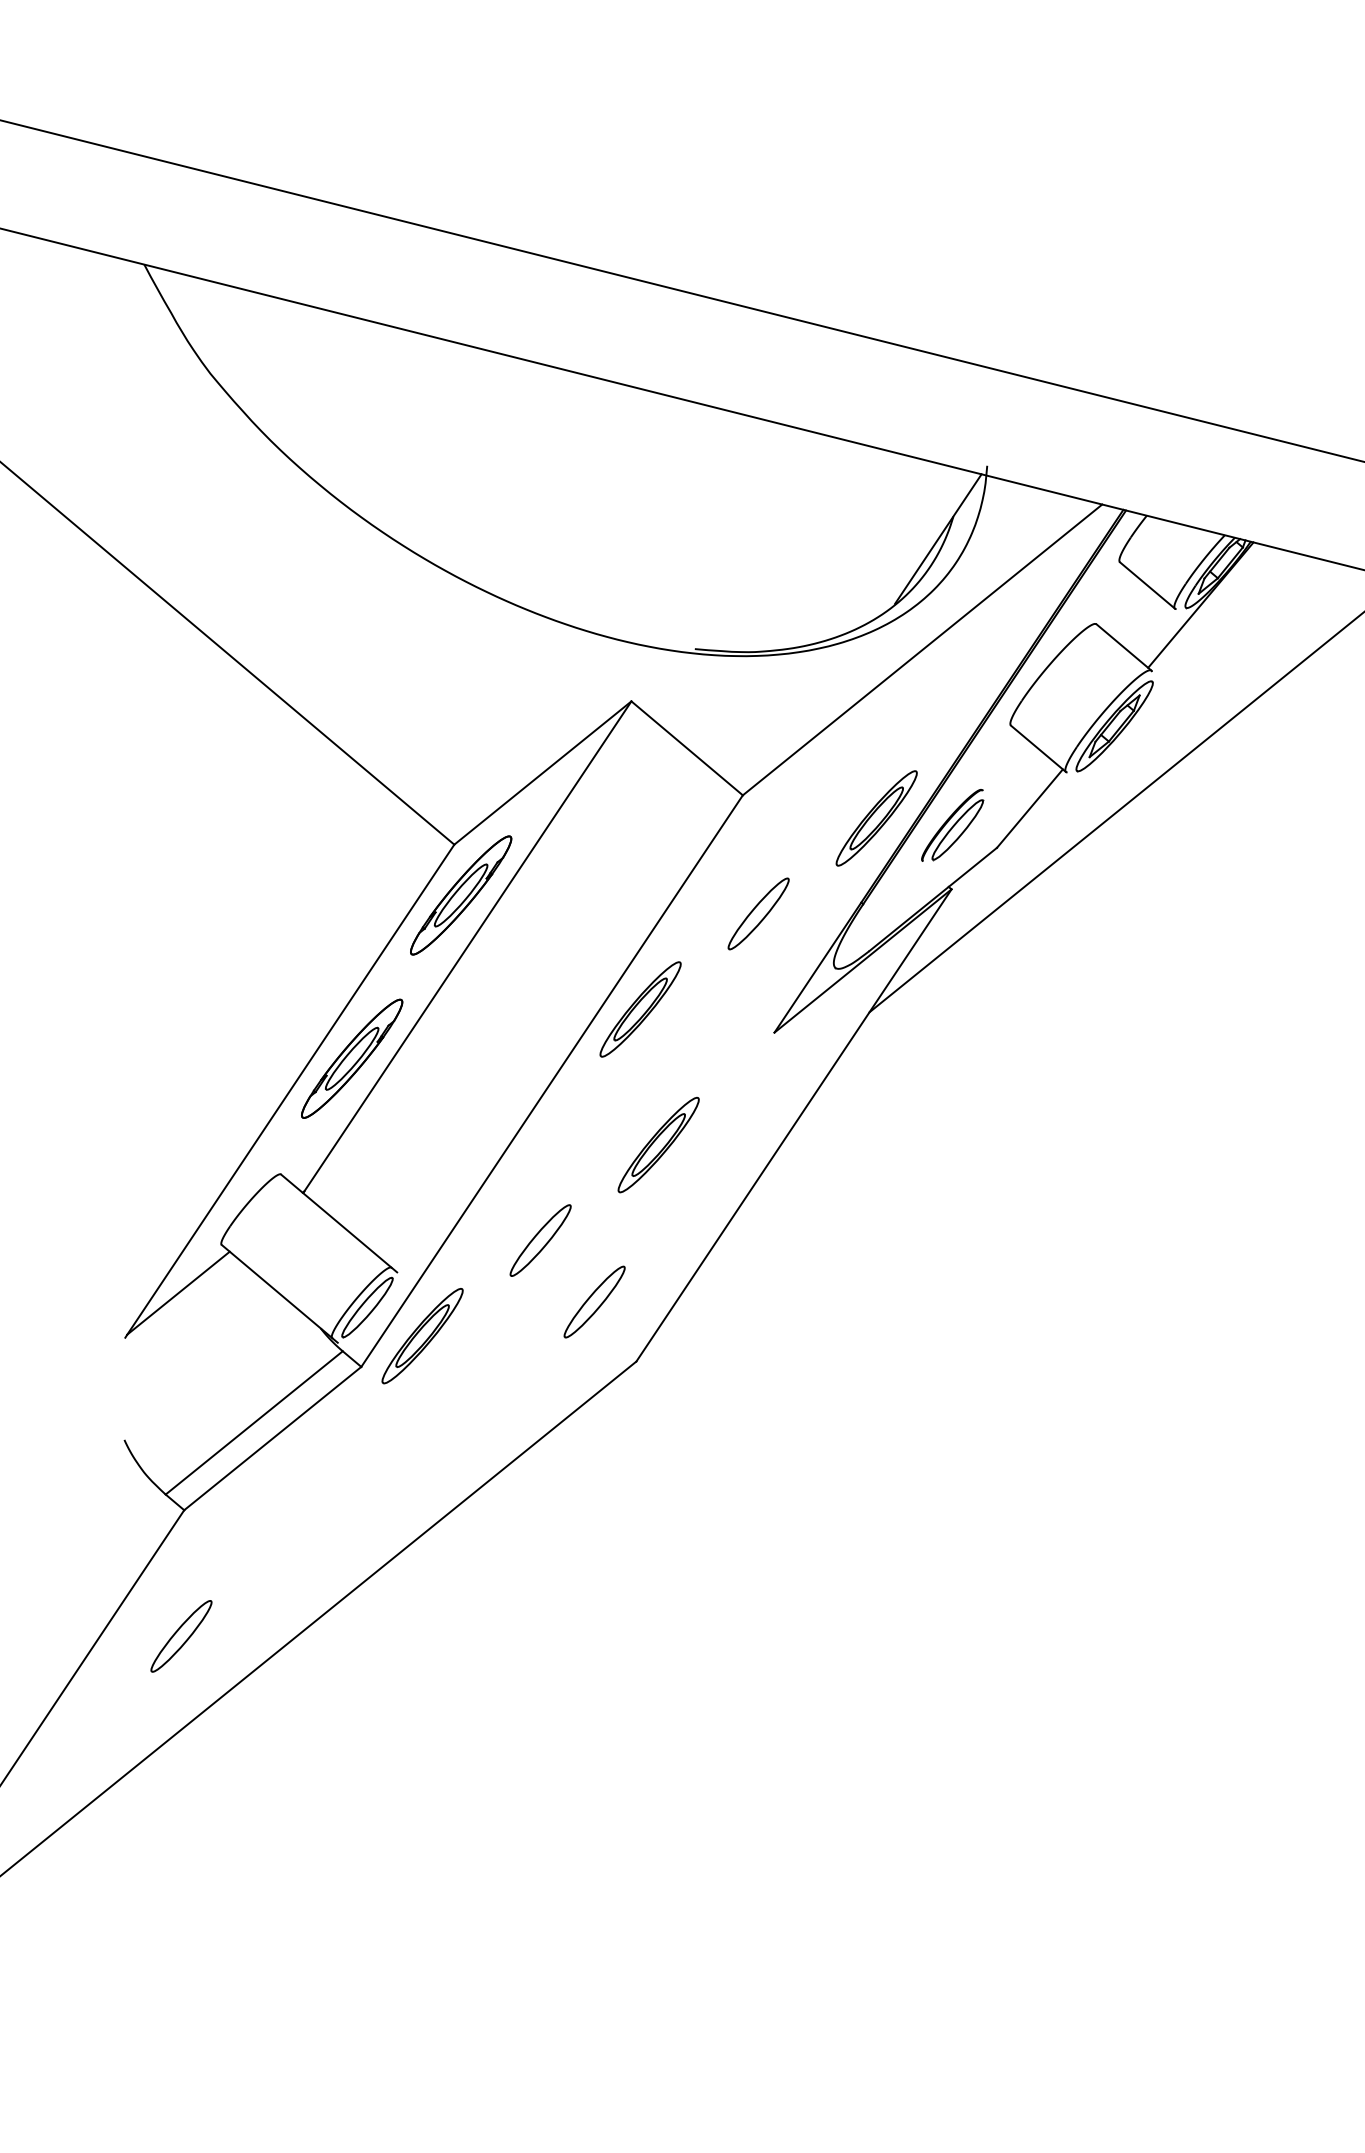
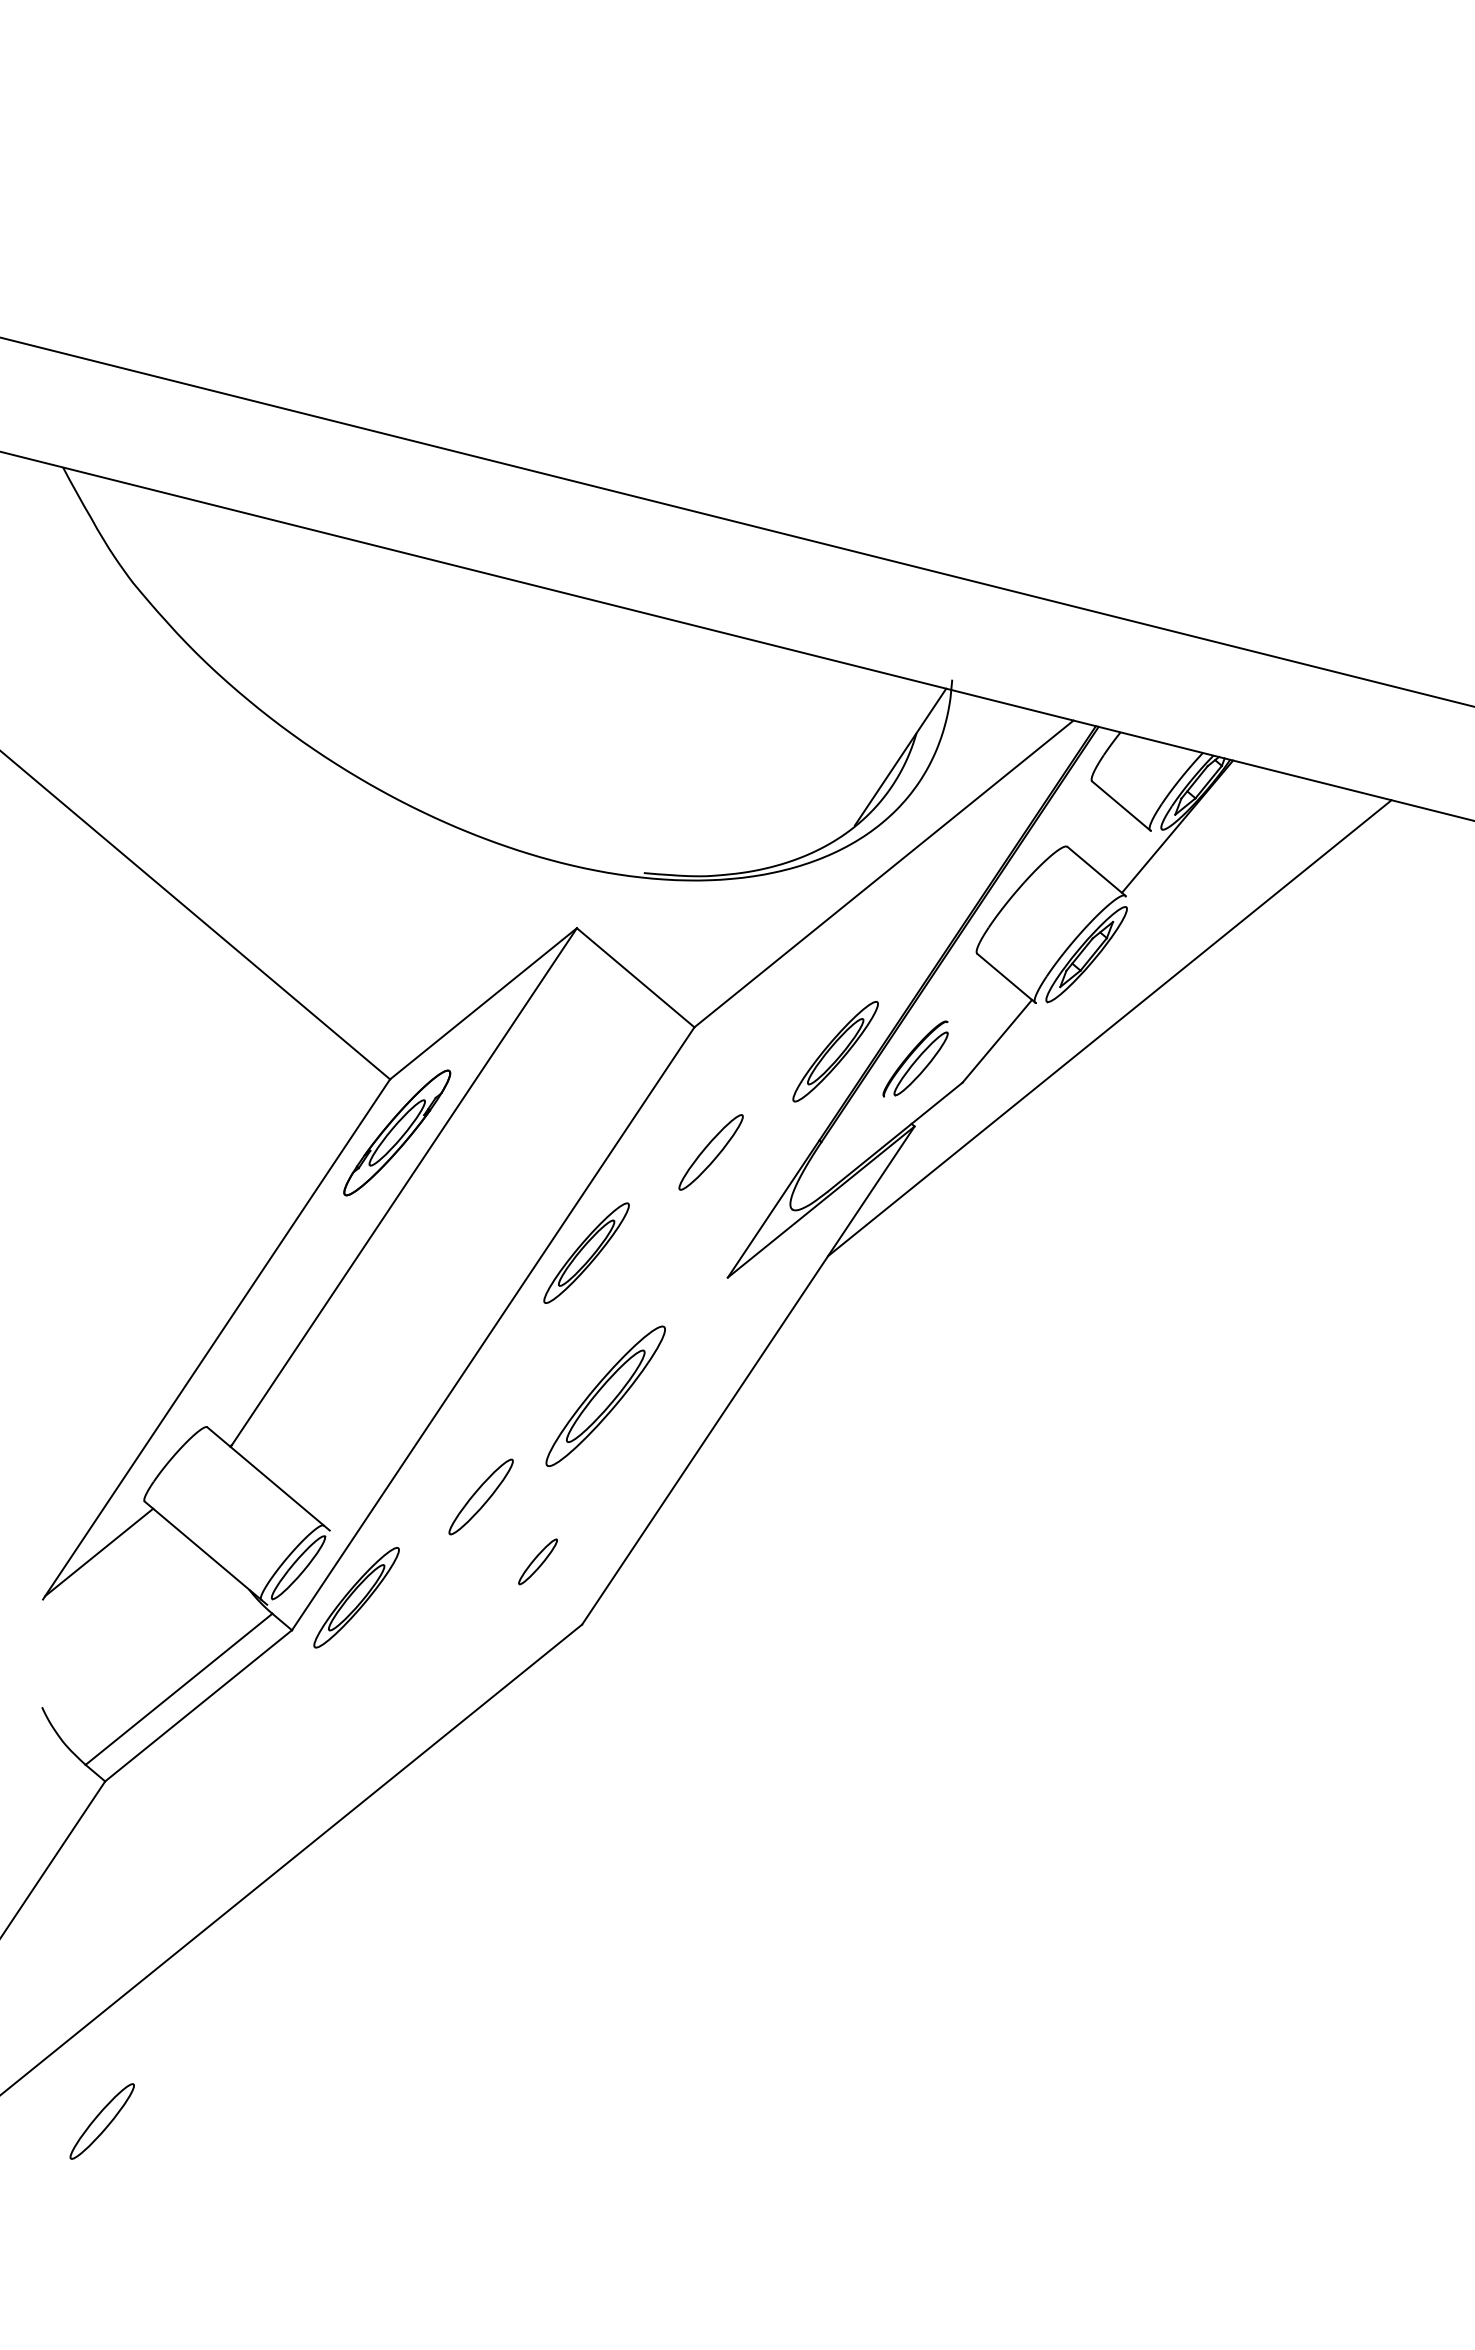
part: (352, 1059) -> (282, 1305), removed
part: (658, 1144) -> (605, 1395), size x1.4
part: (594, 1301) -> (537, 1561), size x0.6
part: (180, 1636) -> (101, 2121), moved

